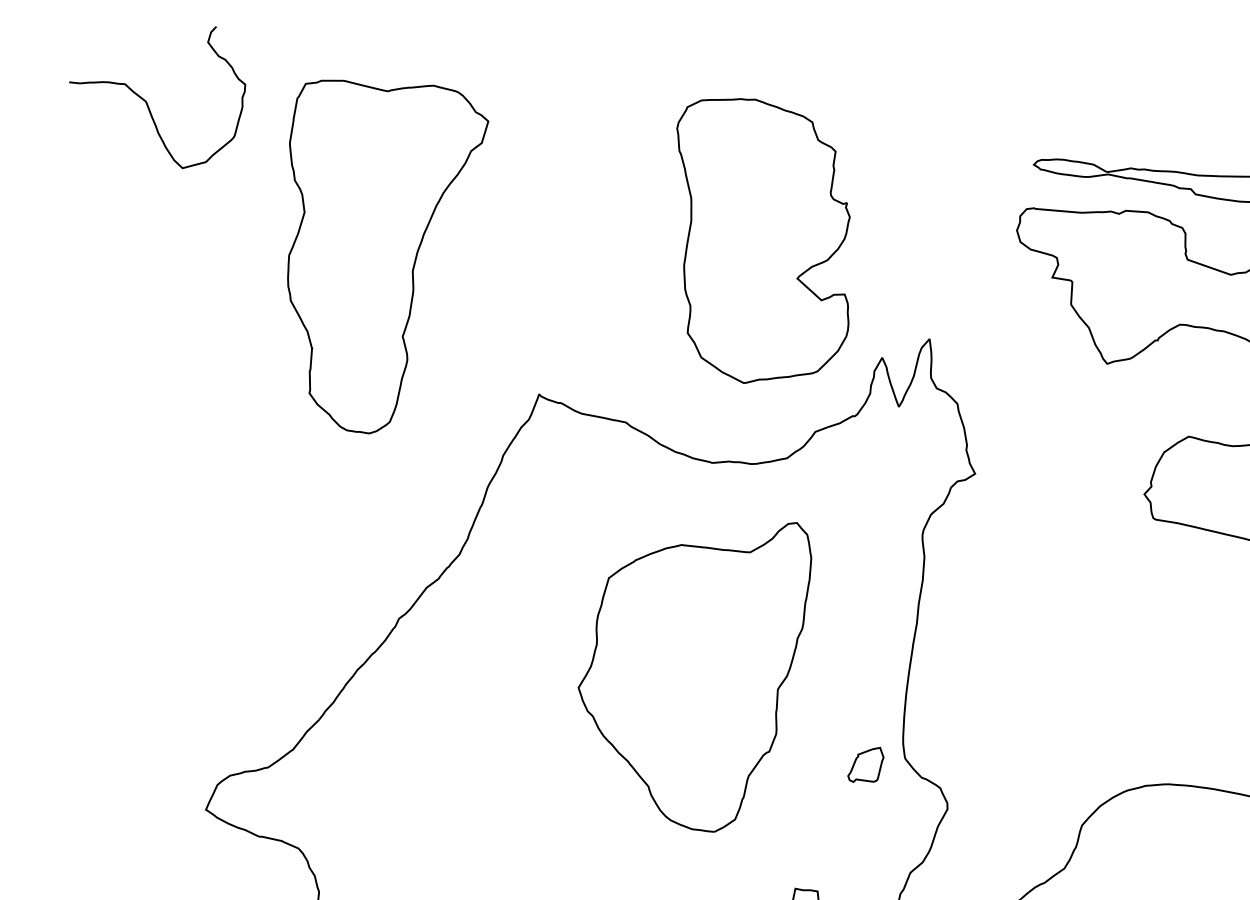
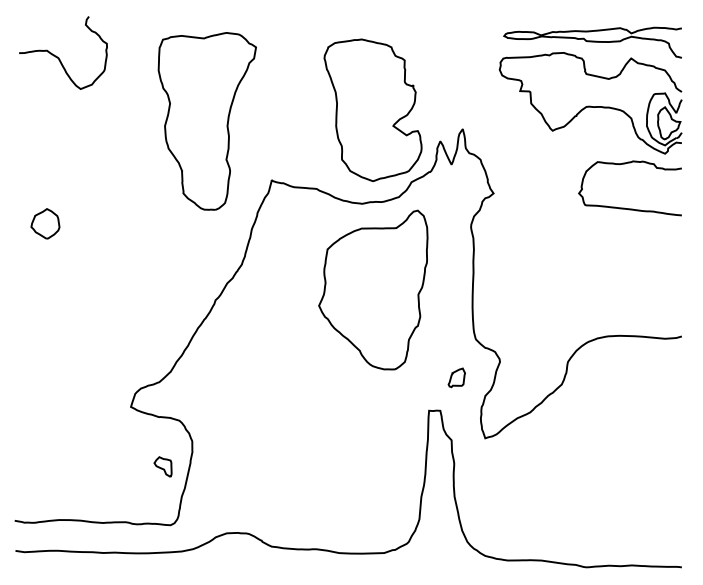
part: (760, 240) -> (372, 109), moved
part: (372, 256) -> (206, 121), moved
part: (80, 425) -> (45, 223), added
part: (690, 668) -> (373, 289), moved
part: (865, 764) -> (456, 377), moved

